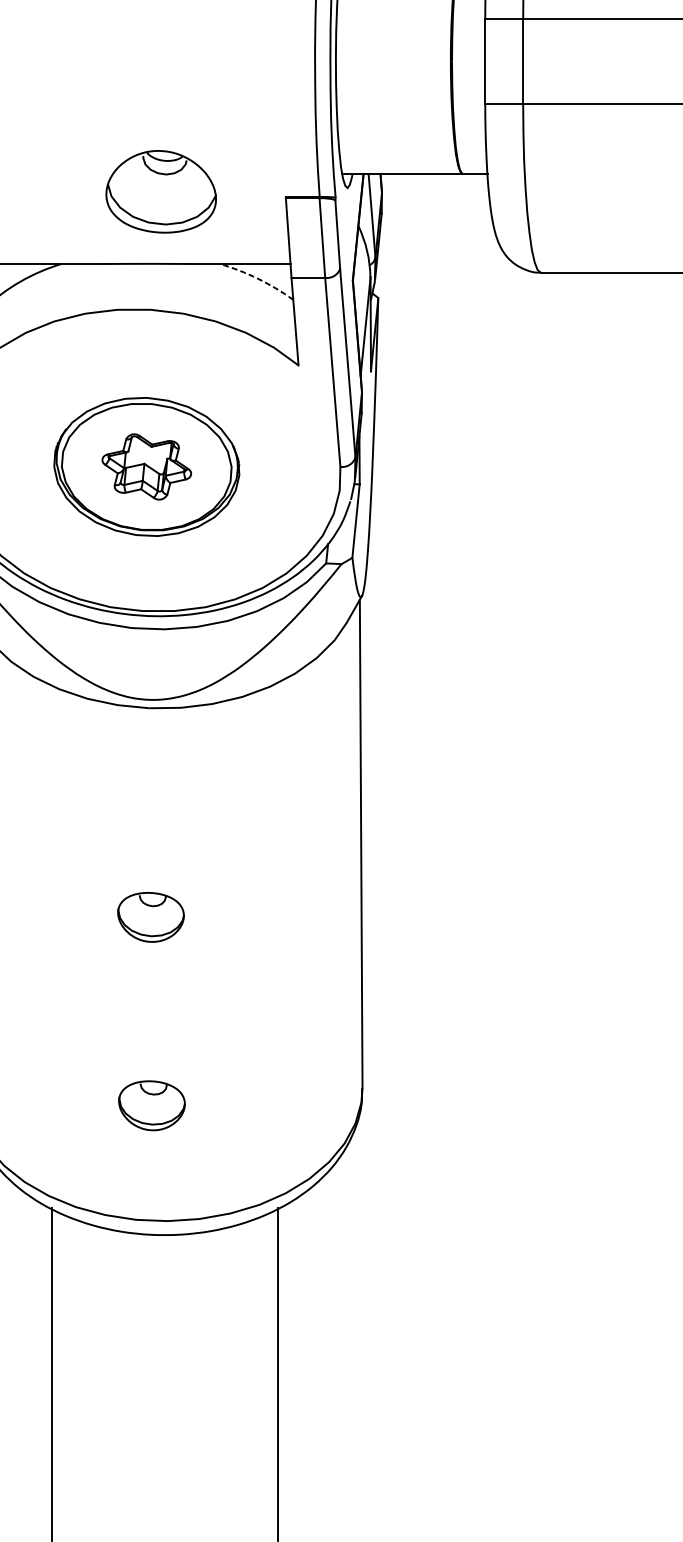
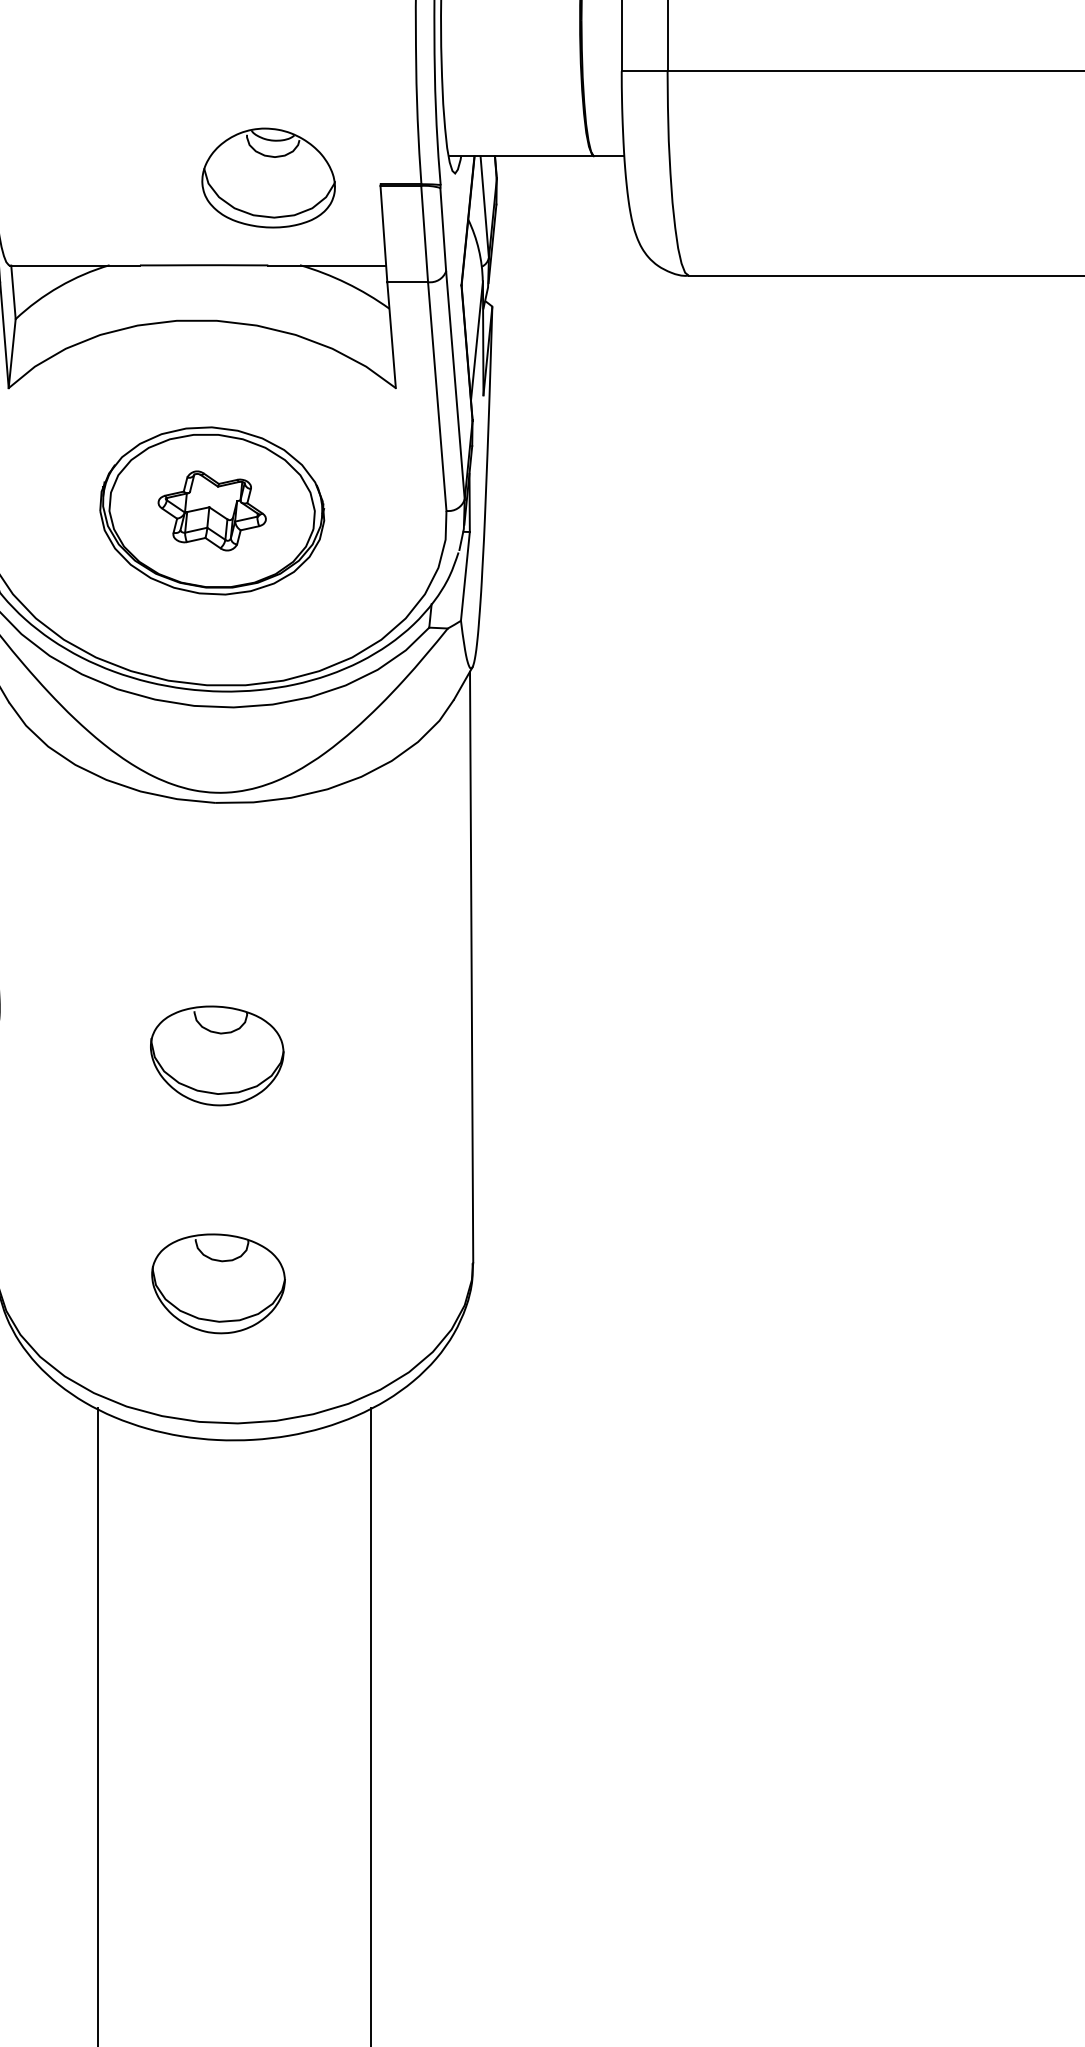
part: (161, 191) -> (268, 177), moved
arc: (257, 278) -> (346, 283), dashed -> solid
part: (151, 917) -> (217, 1055), size x1.67
part: (151, 1105) -> (218, 1283), size x1.67

